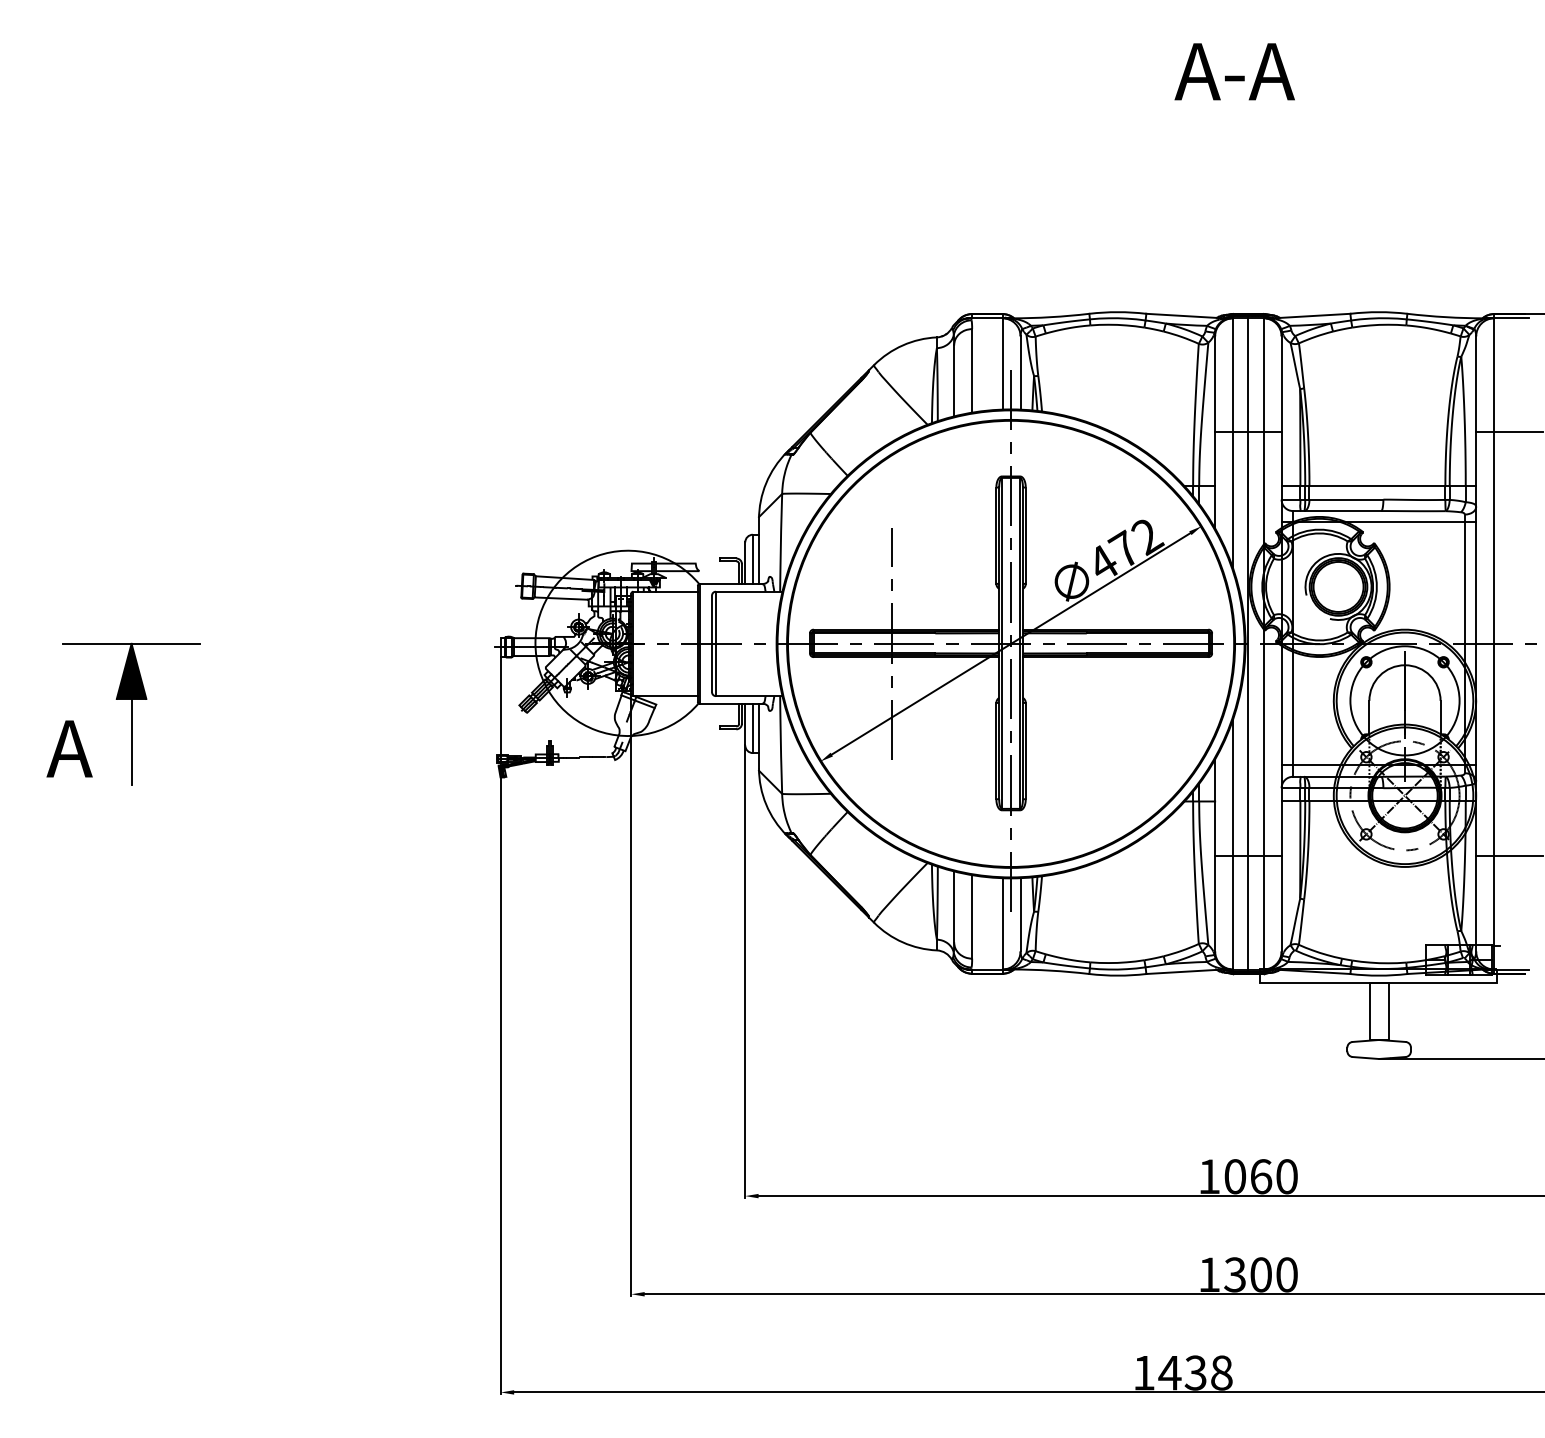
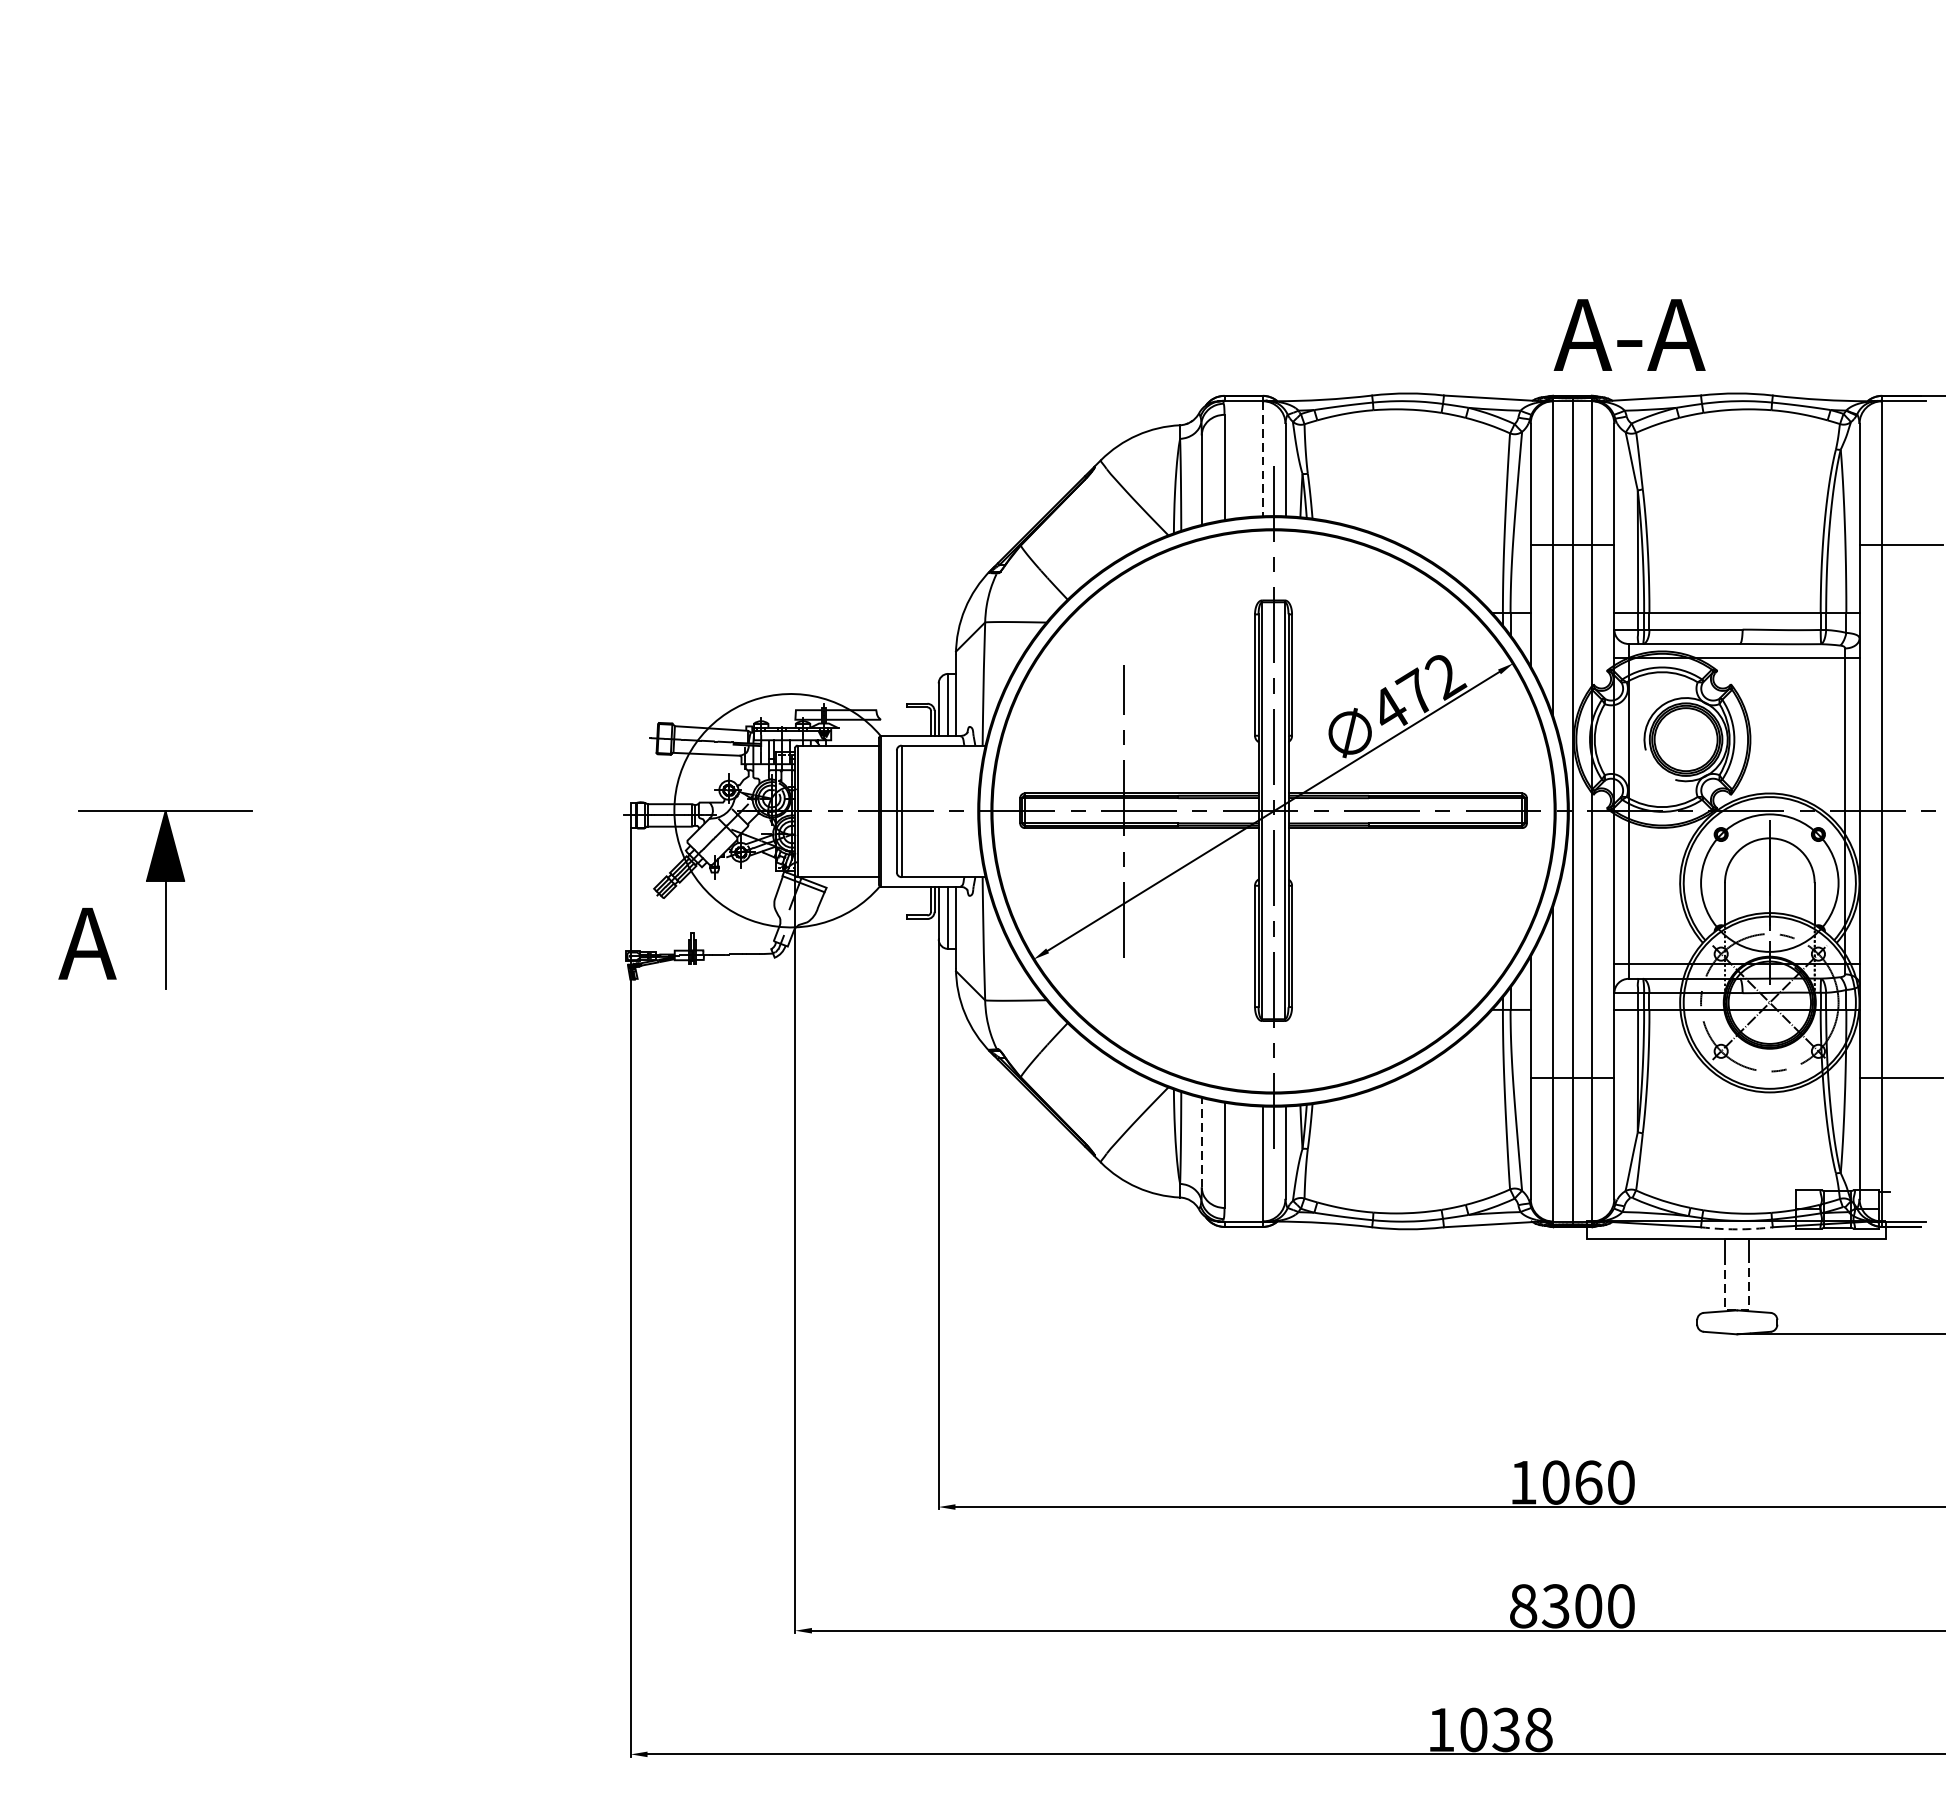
text: (1234, 71) -> (1629, 334), moved
line: (1002, 363) -> (1262, 458), solid -> dashed
line: (954, 906) -> (1202, 1142), solid -> dashed
arc: (1378, 975) -> (1736, 1229), solid -> dashed
line: (1379, 1040) -> (1737, 1311), solid -> dashed
text: (1209, 1274) -> (1523, 1605), 1300 -> 8300
text: (1169, 1372) -> (1473, 1729), 1438 -> 1038

